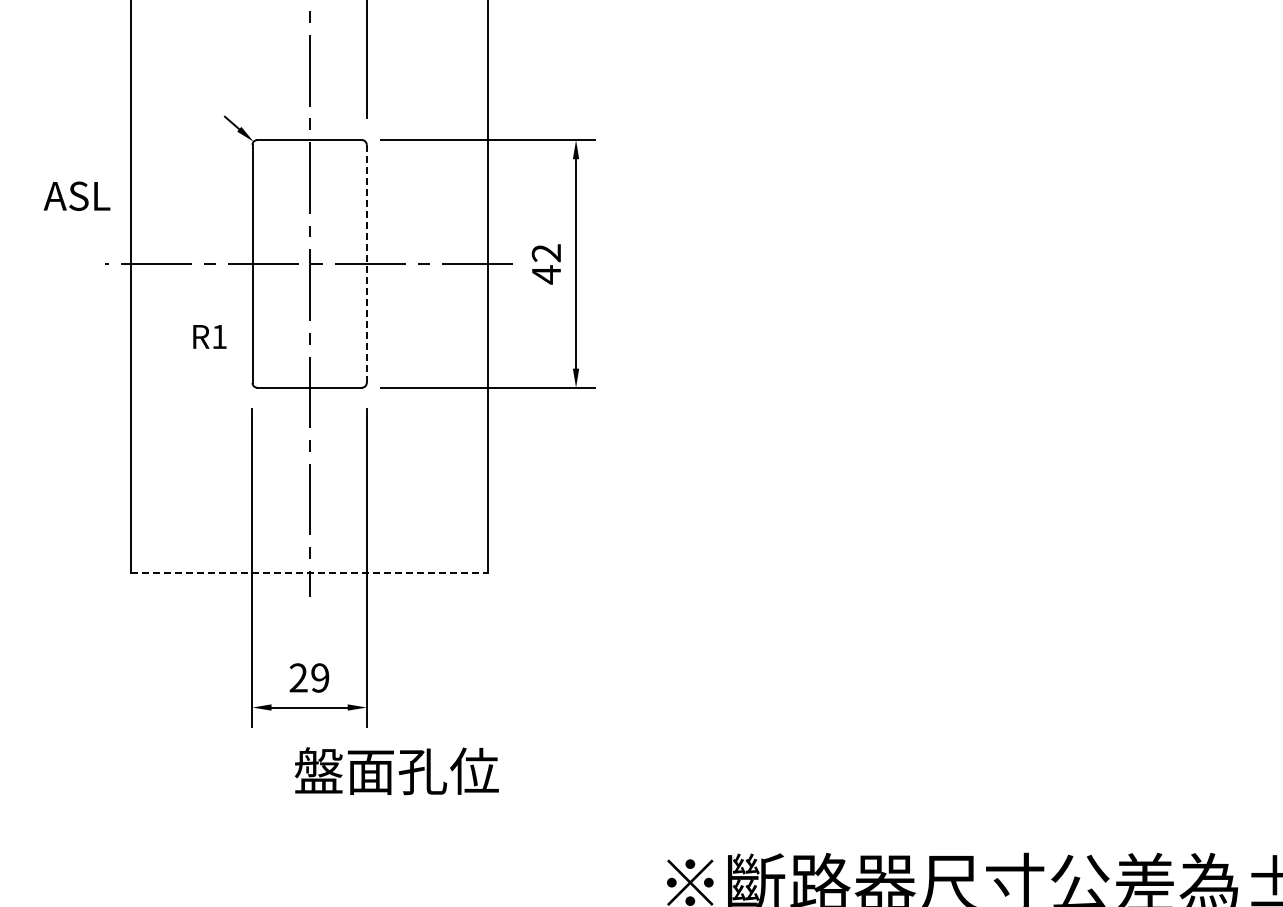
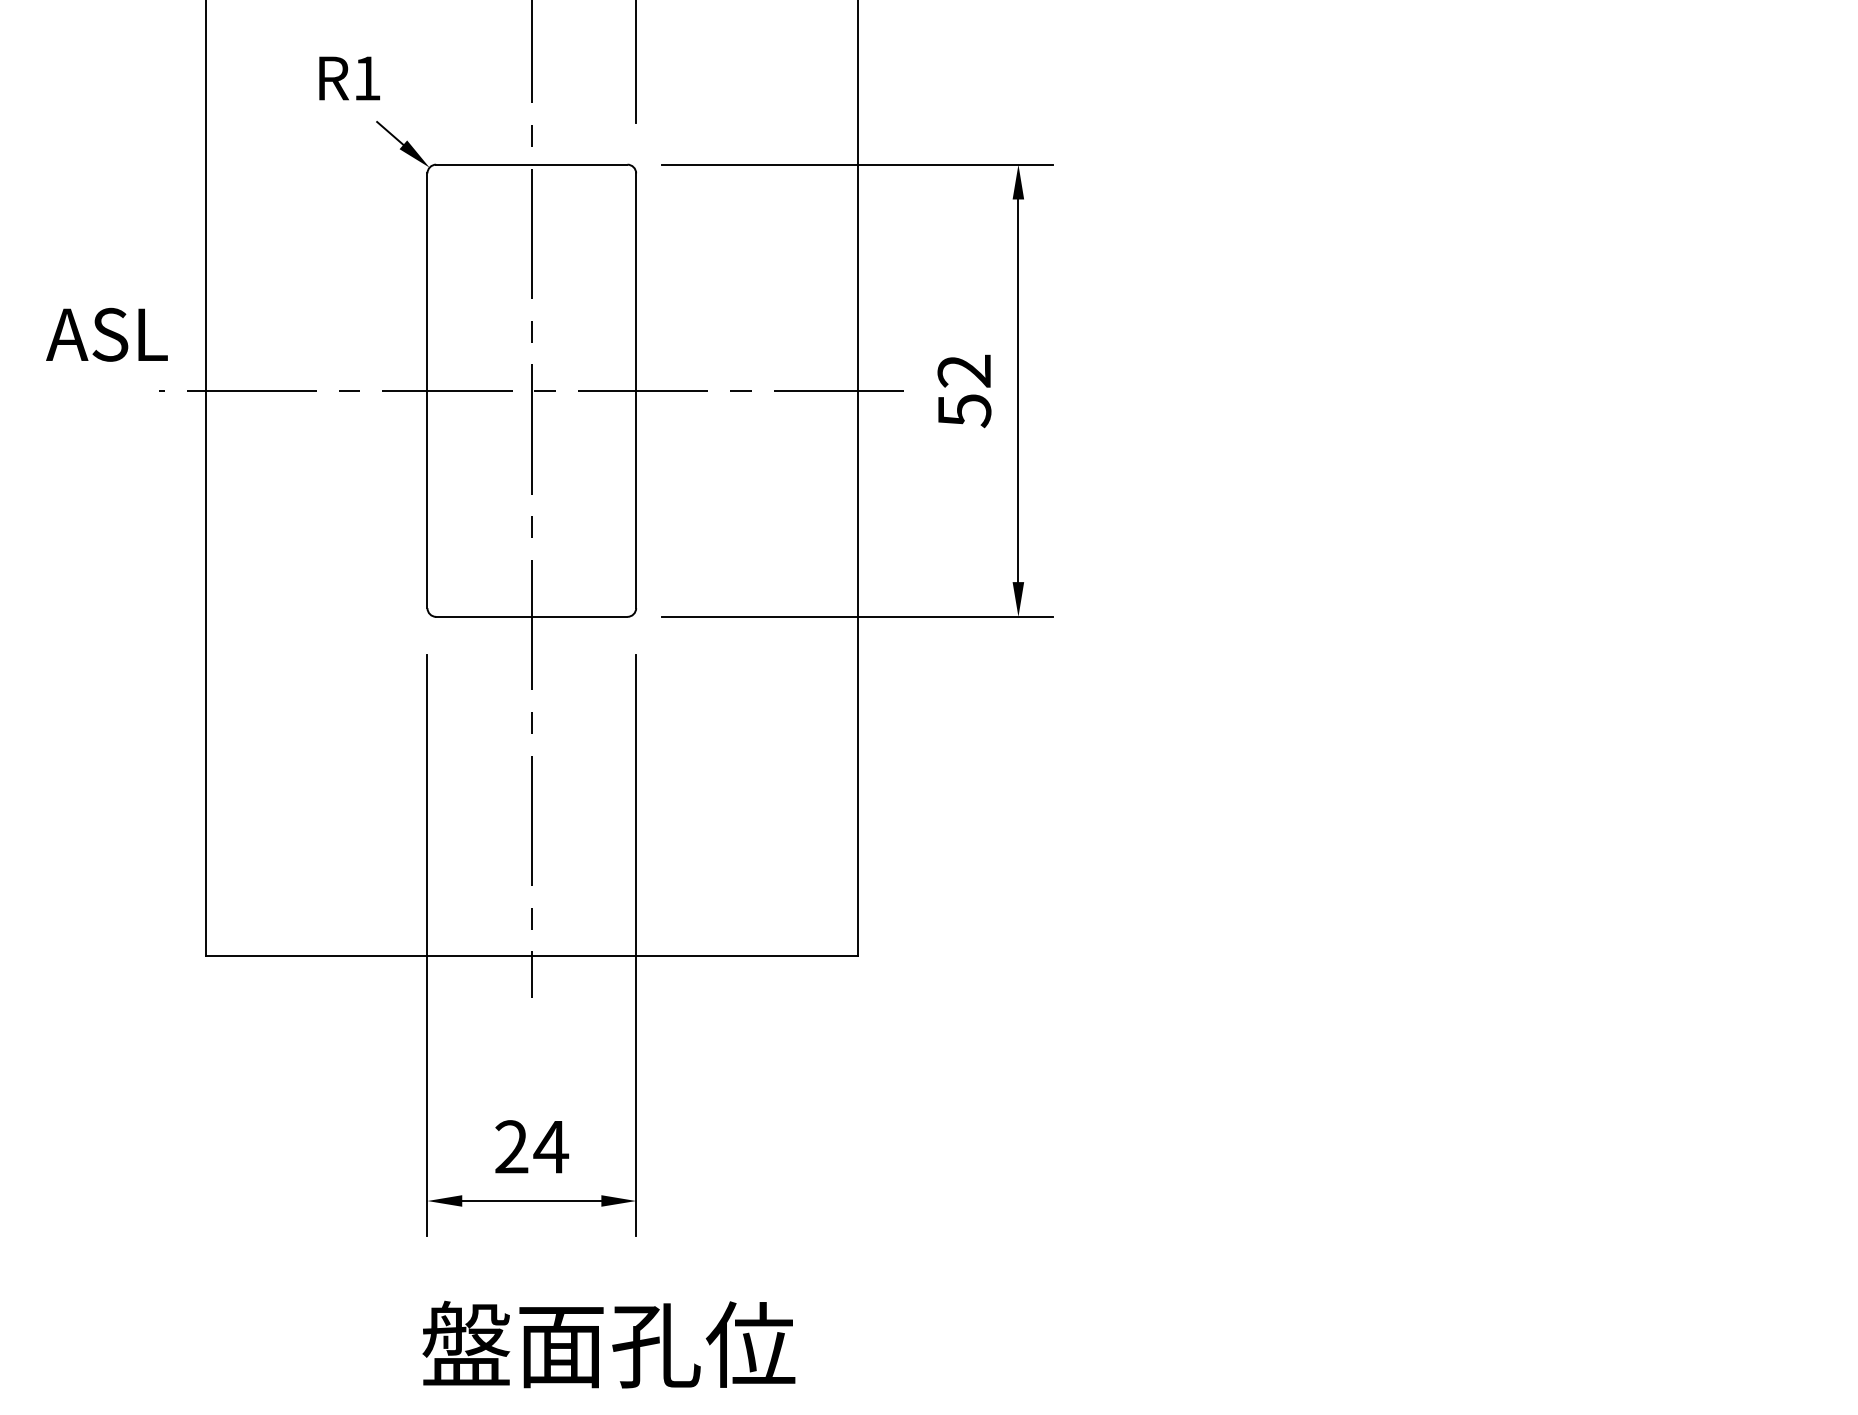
text: (76, 195) -> (106, 333), moved
line: (366, 263) -> (635, 390), dashed -> solid
text: (546, 274) -> (964, 410), 42 -> 52
text: (209, 336) -> (348, 77), moved
line: (309, 573) -> (531, 956), dashed -> solid
text: (319, 677) -> (549, 1146), 29 -> 24
text: (396, 771) -> (608, 1345), moved

